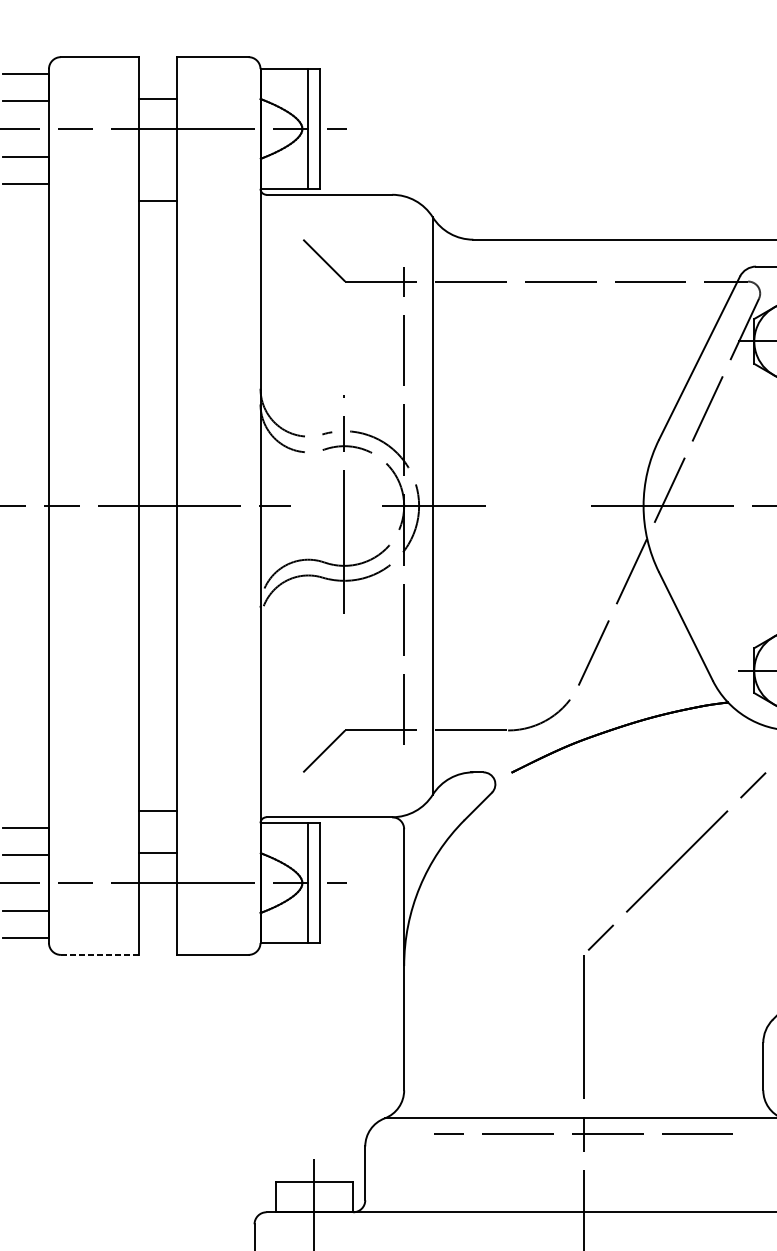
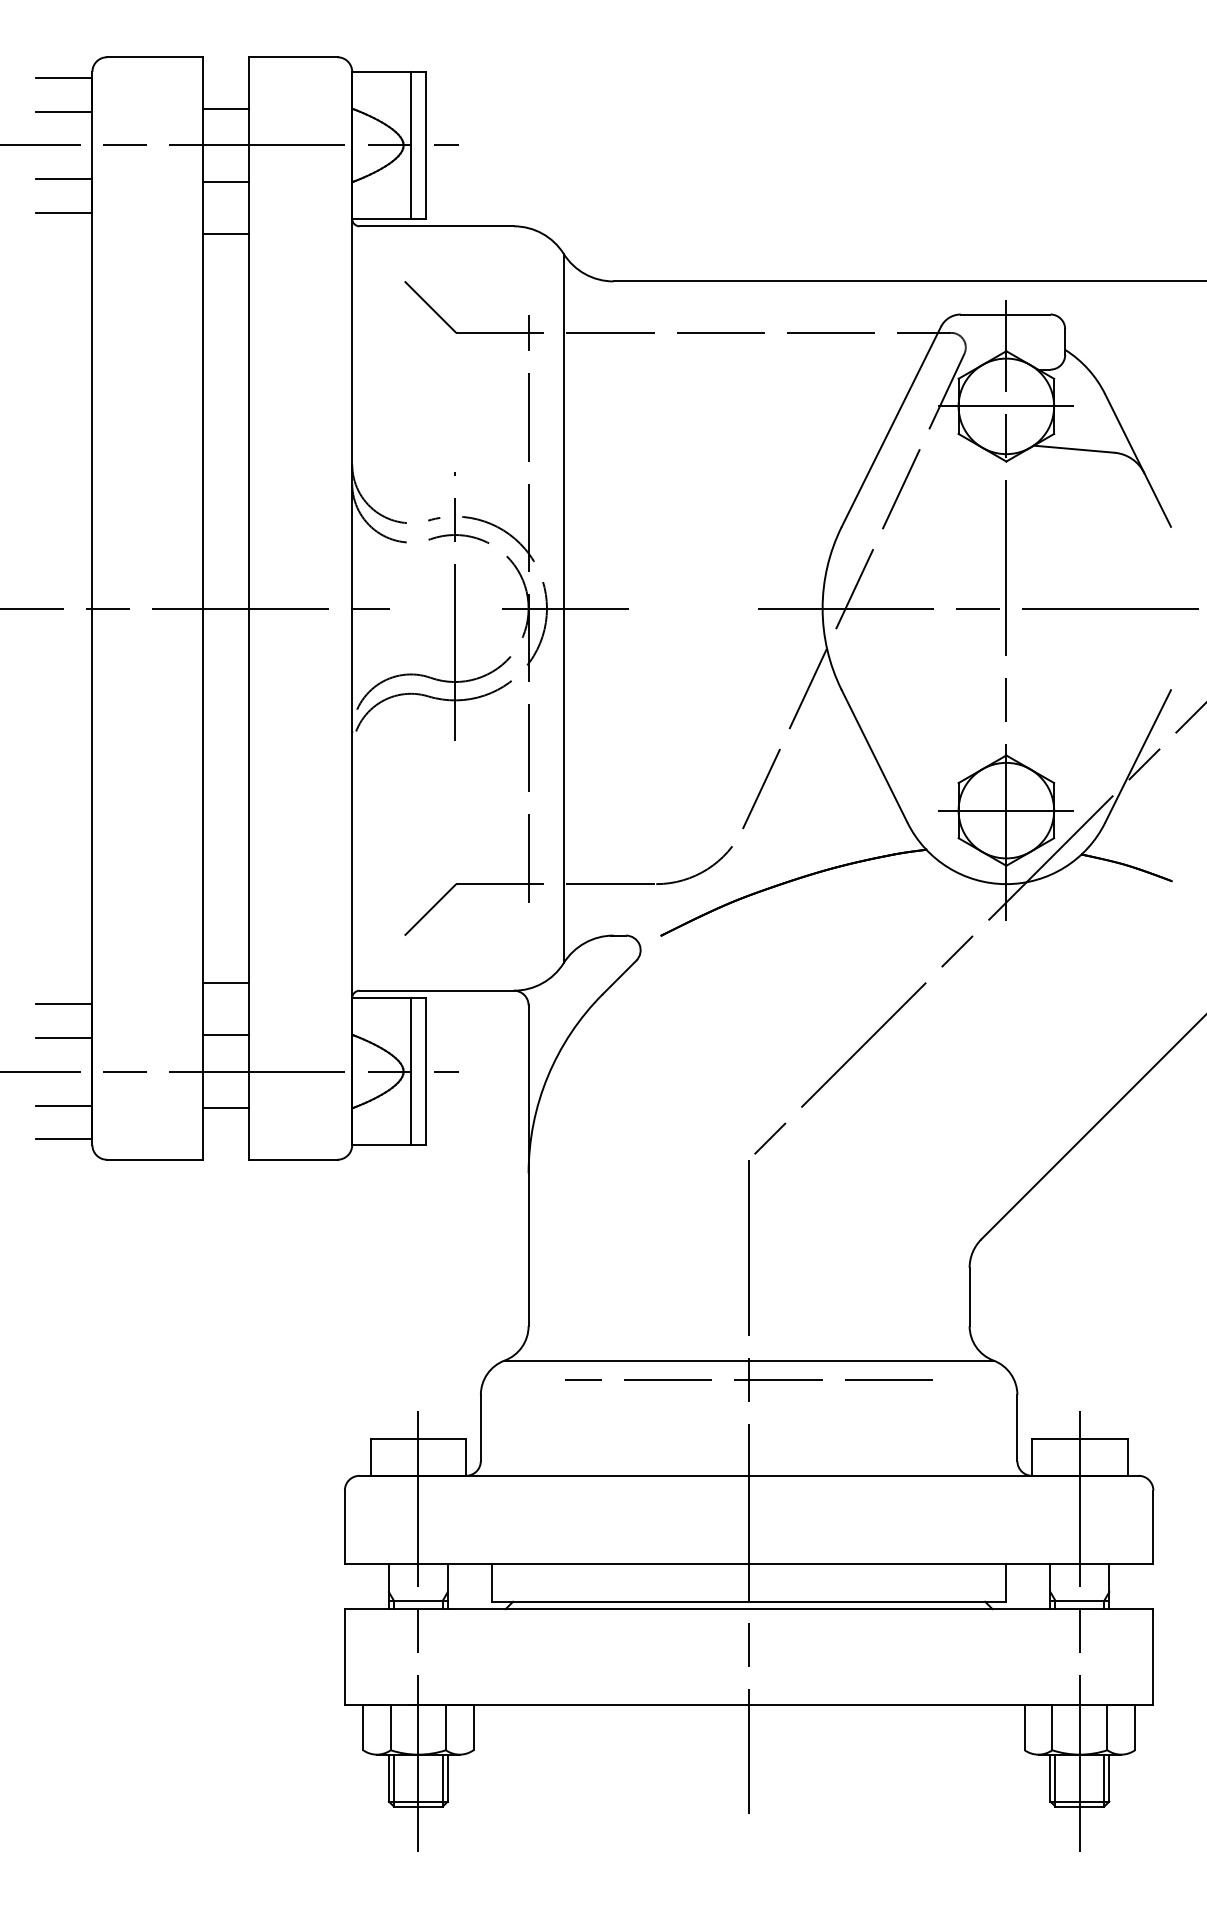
line: (157, 159) -> (225, 182), added
line: (157, 913) -> (225, 1108), added
line: (99, 954) -> (154, 1159), dashed -> solid

